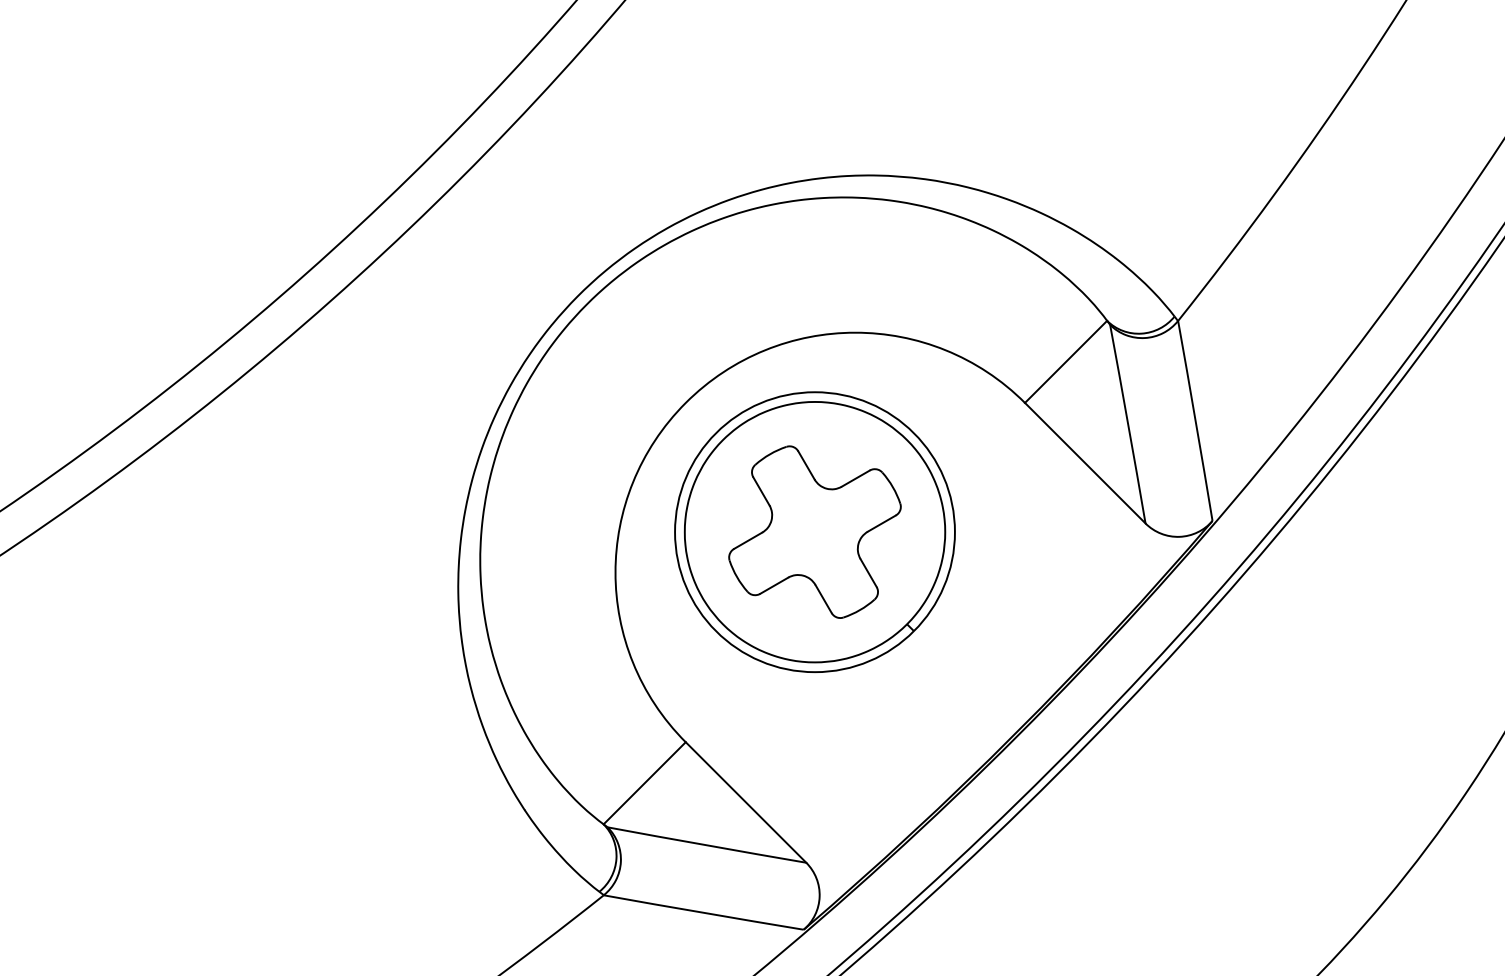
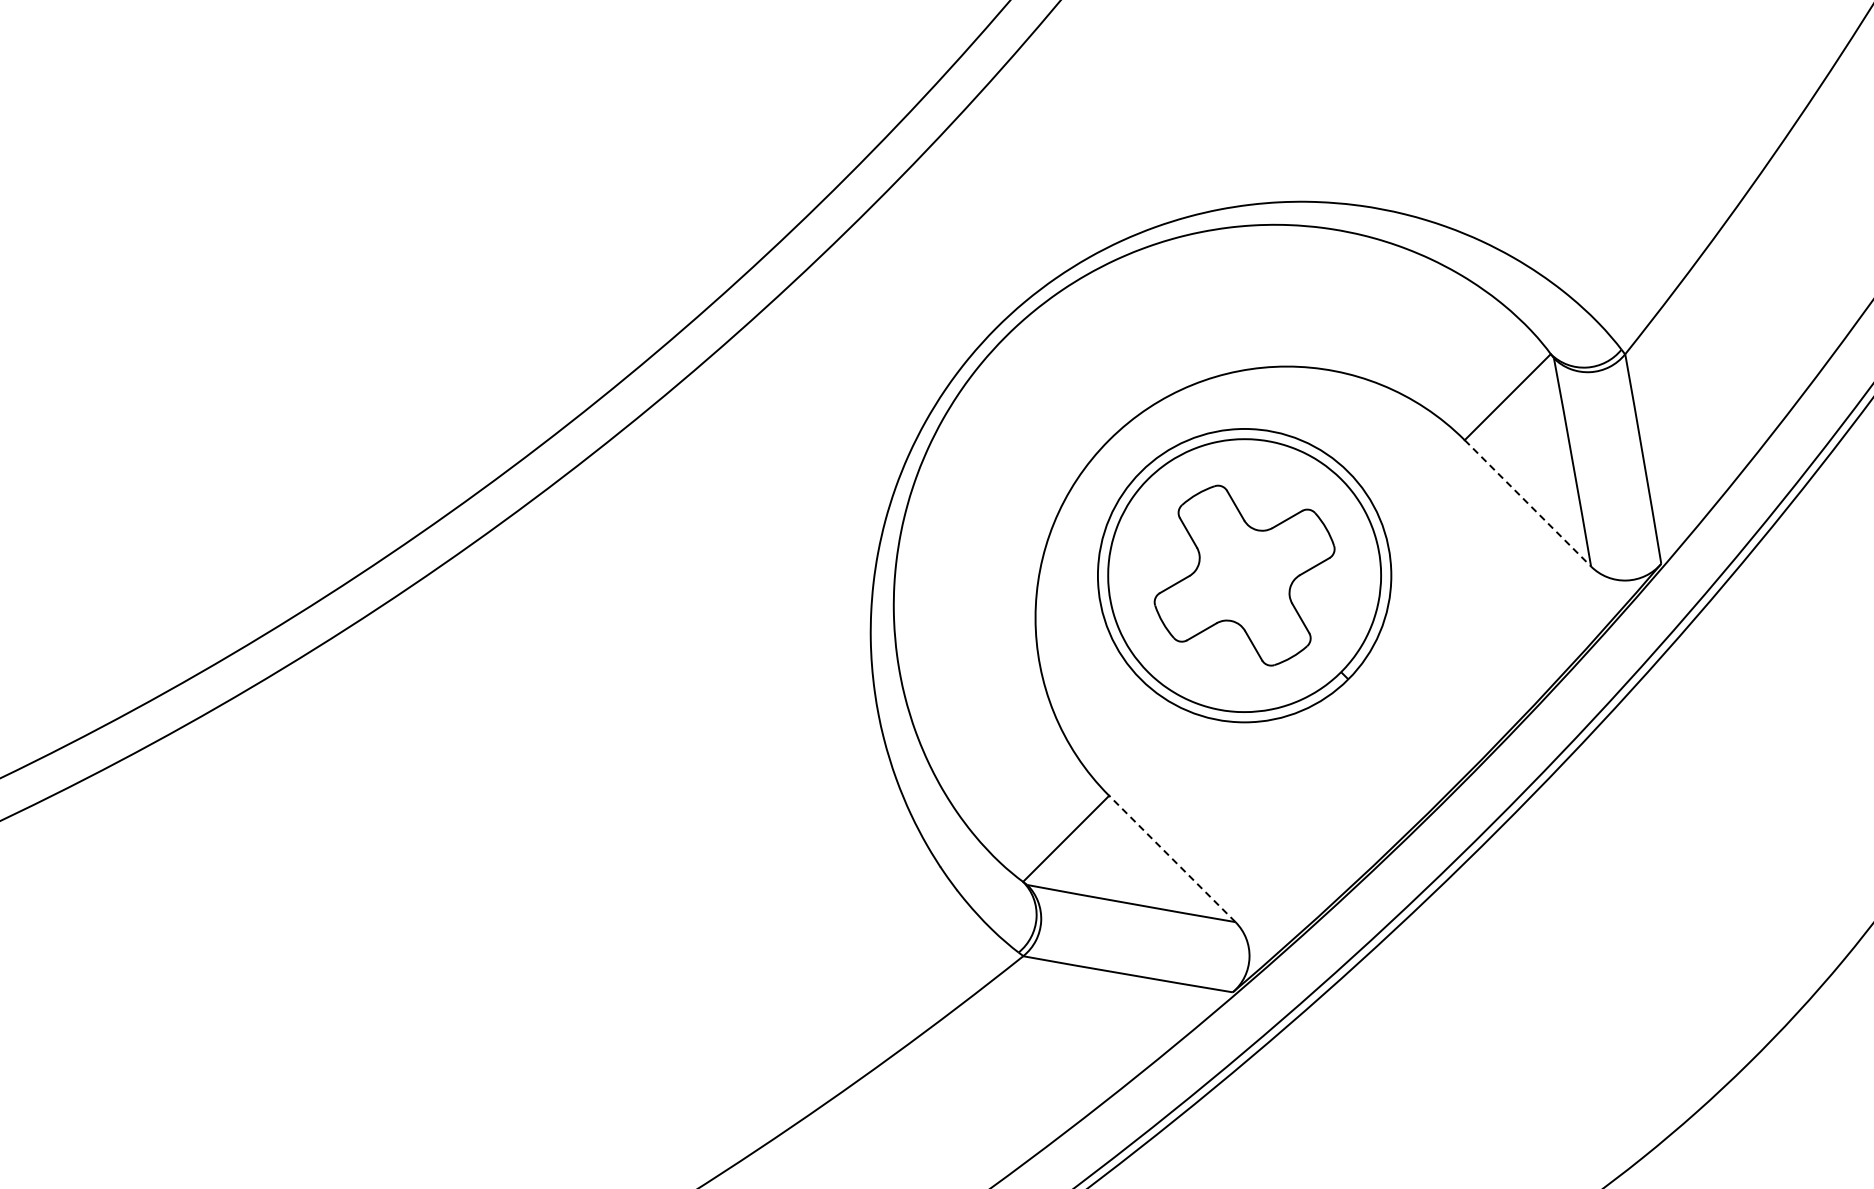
line: (1085, 463) -> (1528, 503), solid -> dashed
line: (746, 802) -> (1172, 858), solid -> dashed

